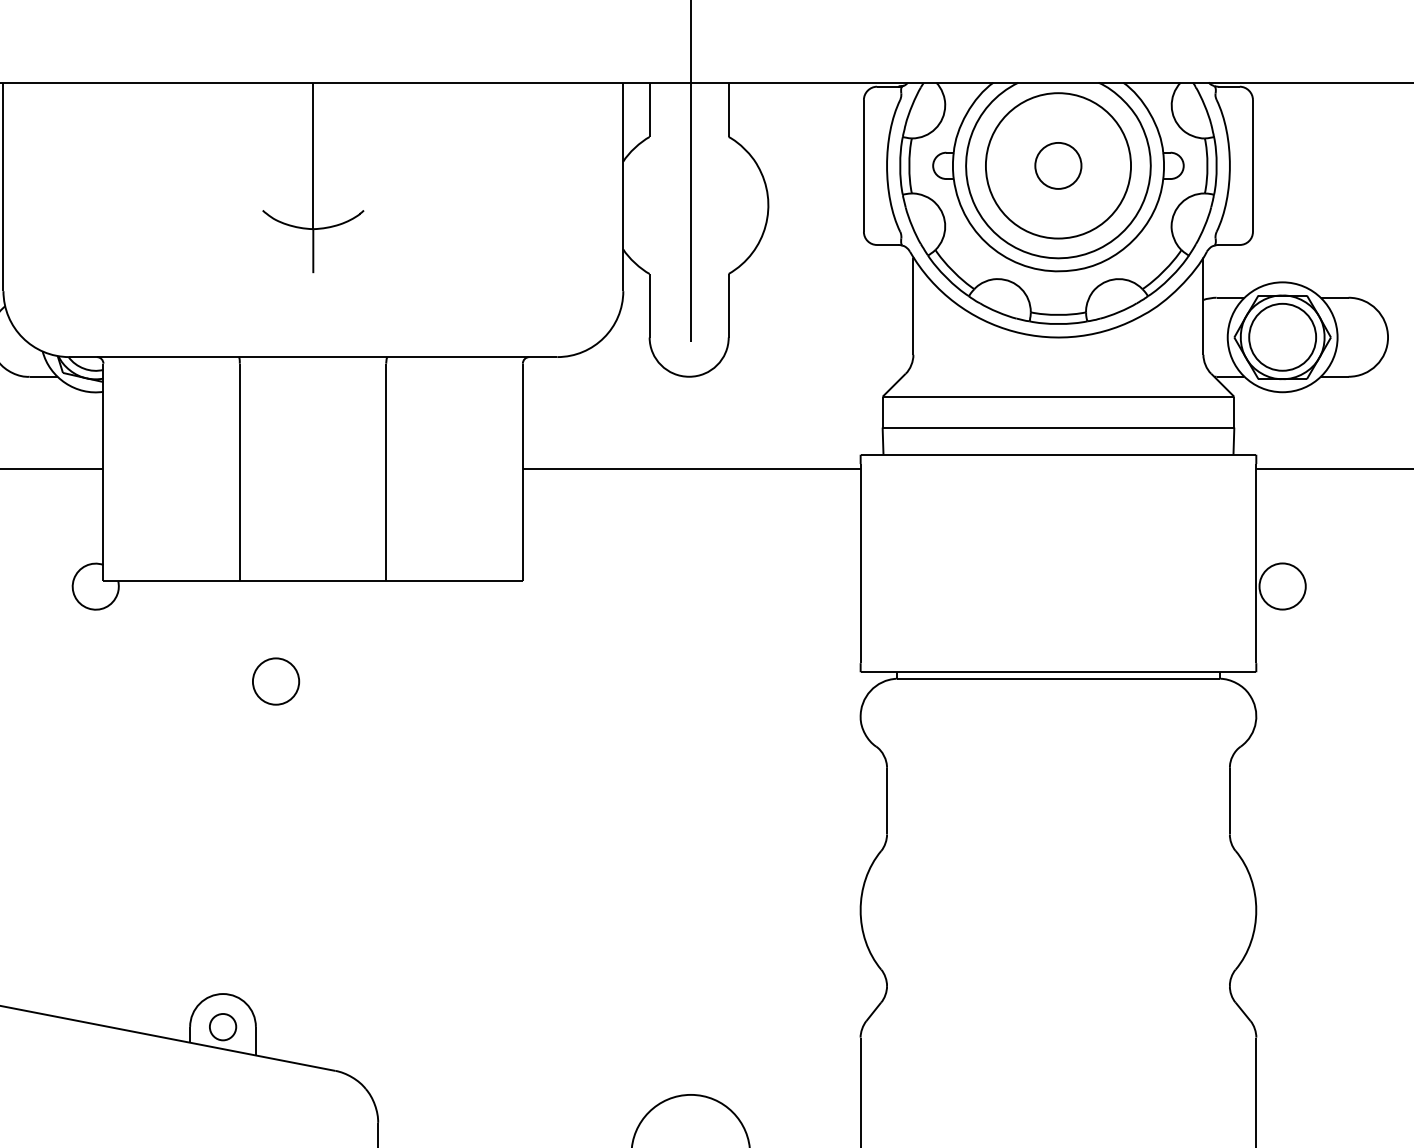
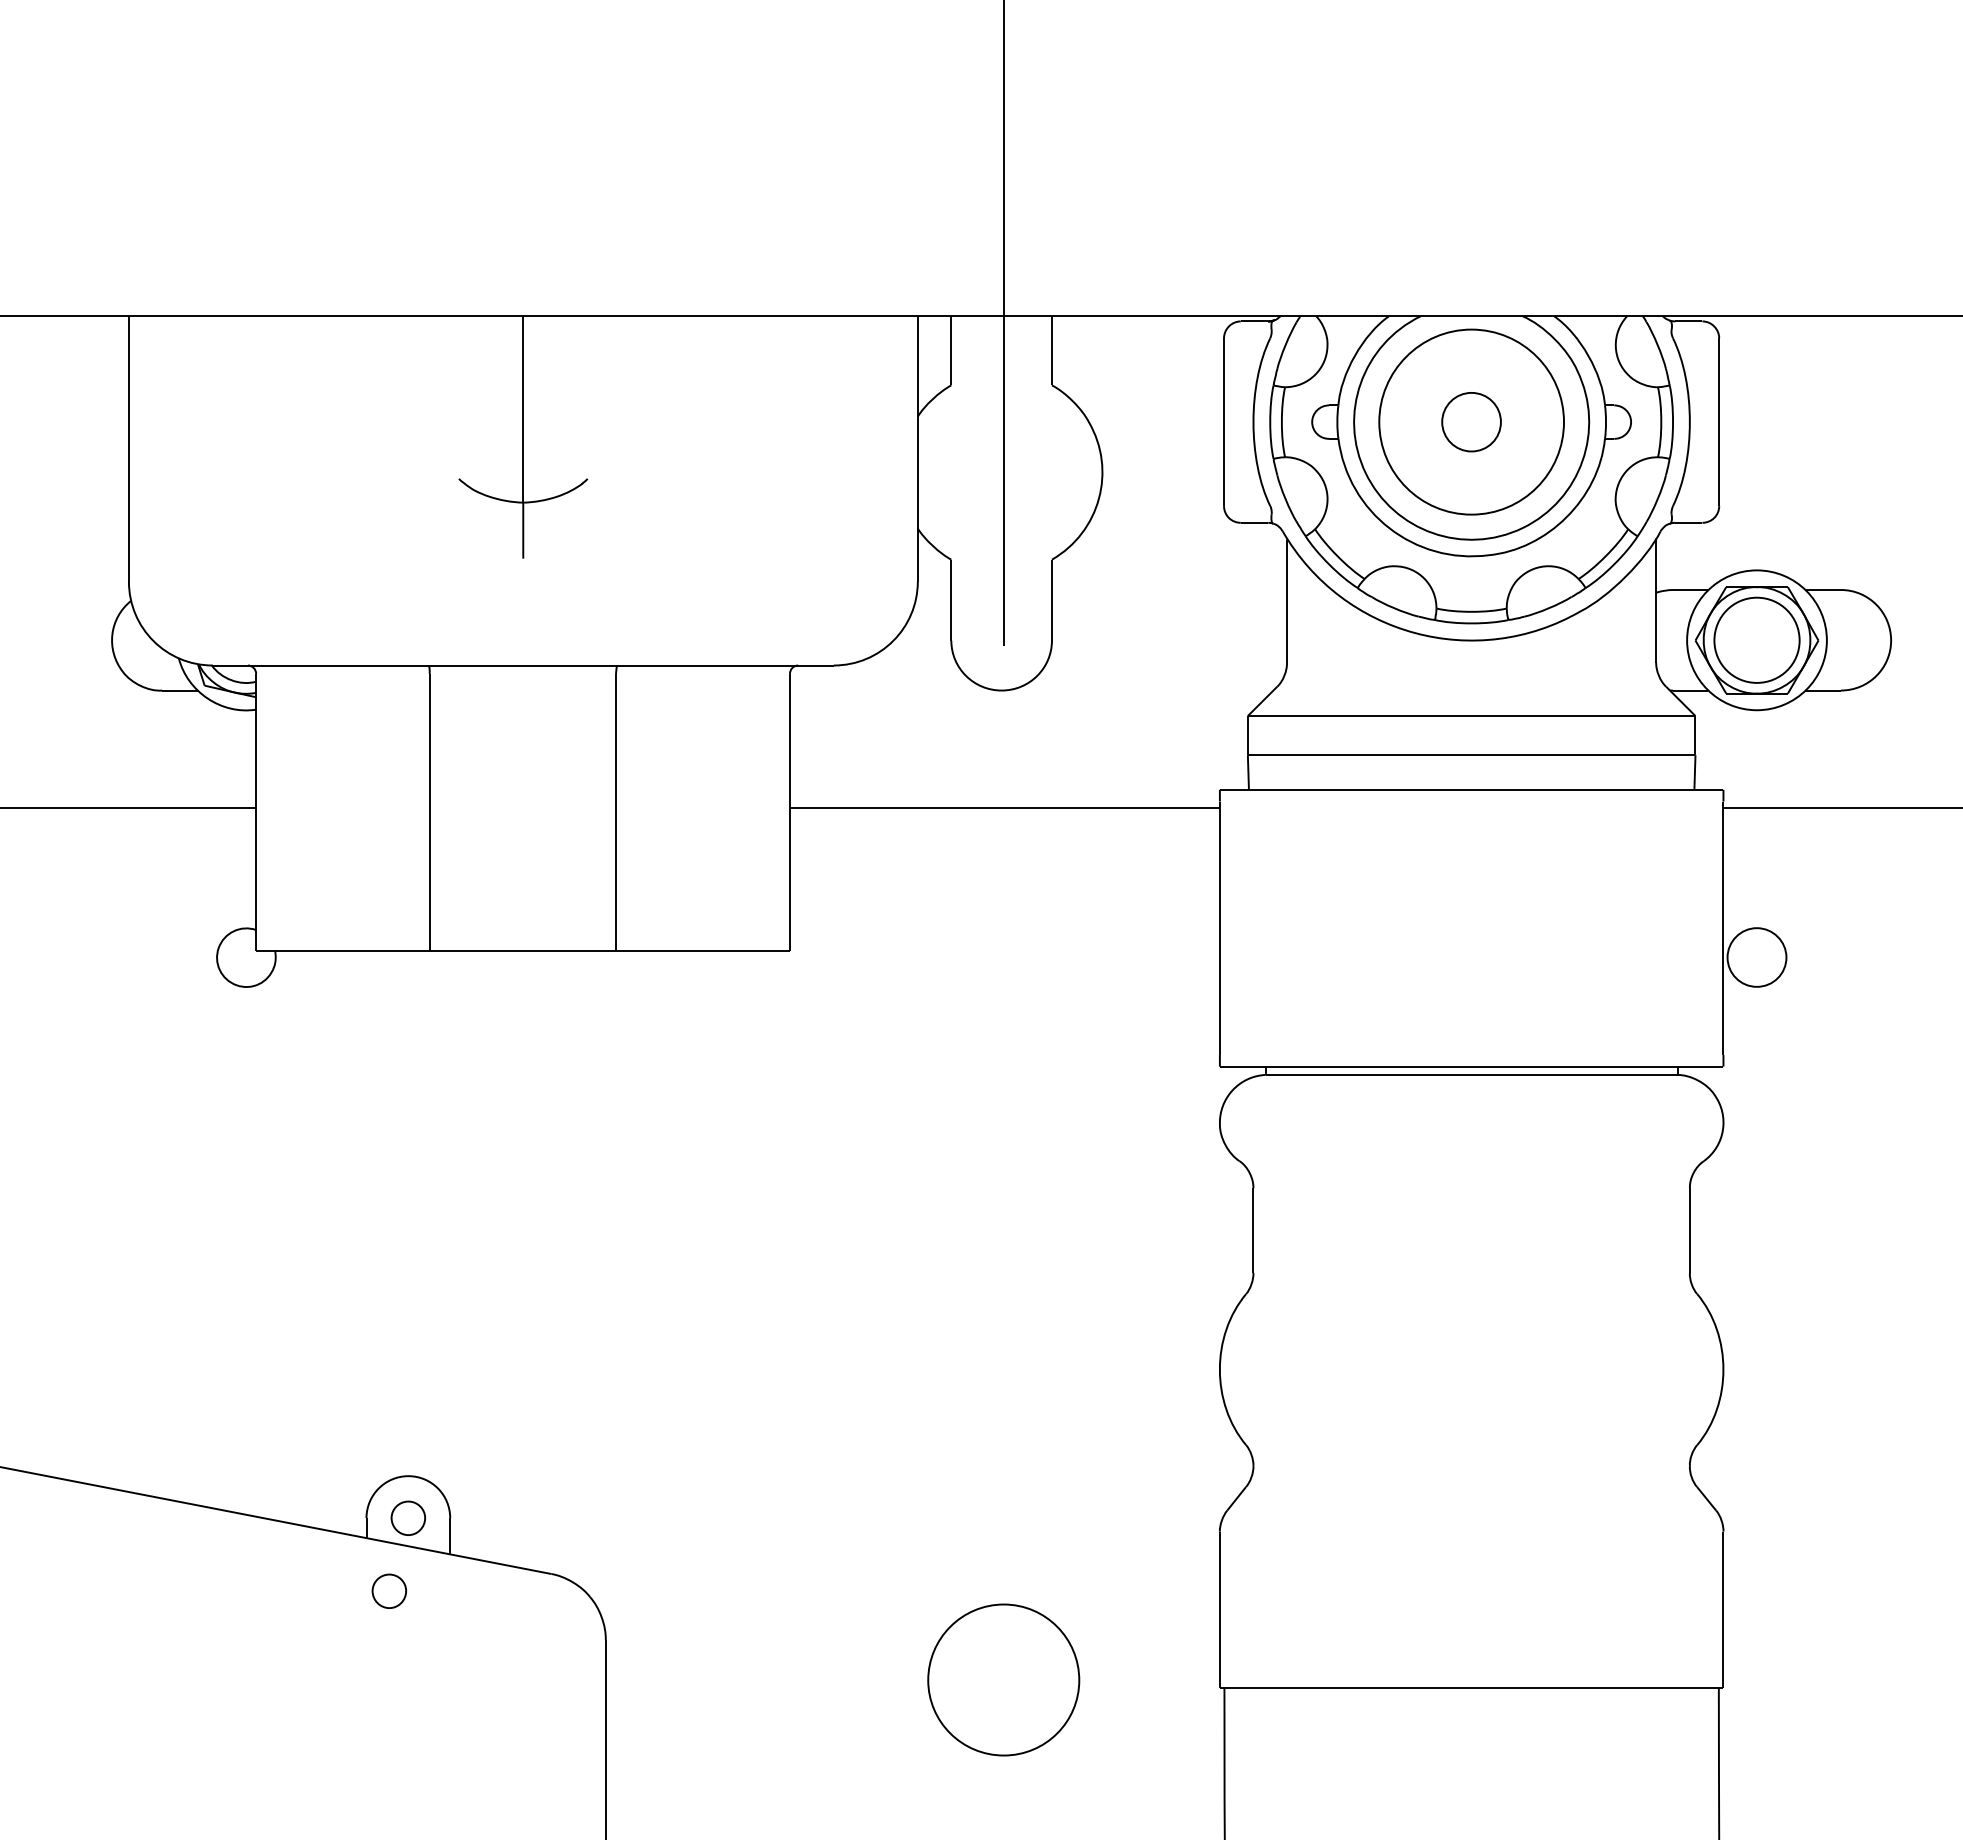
part: (275, 681) -> (475, 1078), removed
part: (207, 1083) -> (388, 1590), added

